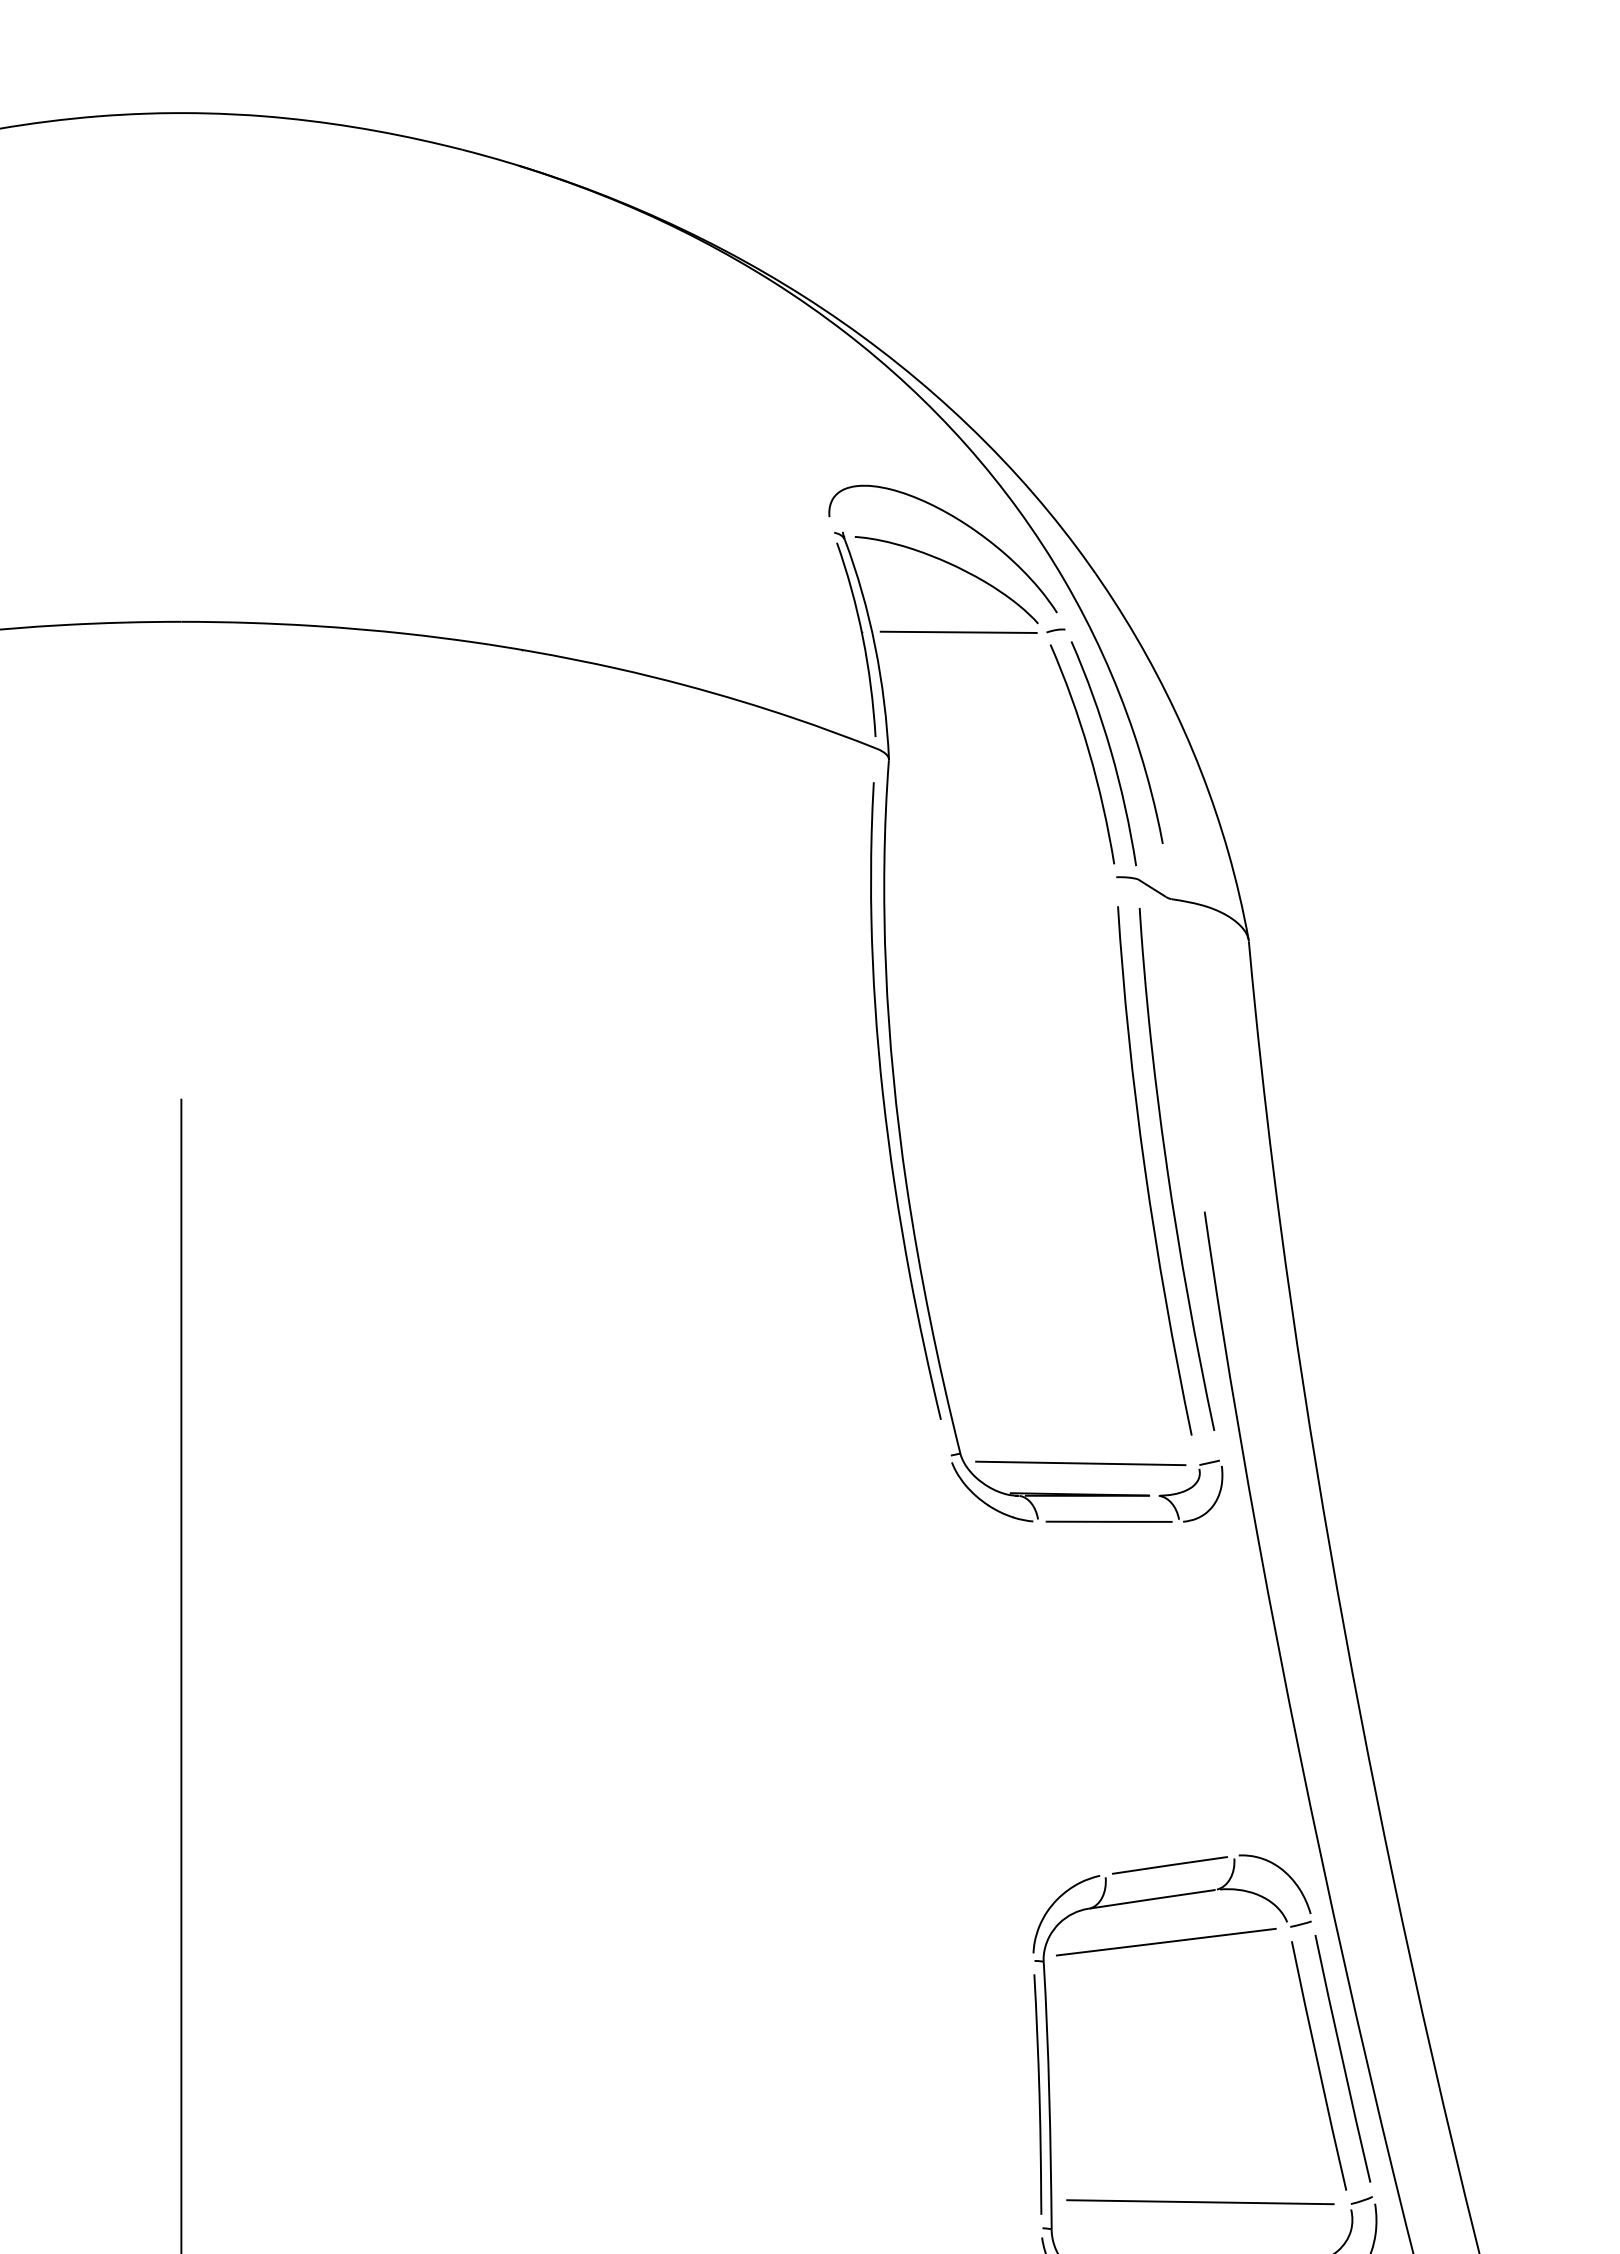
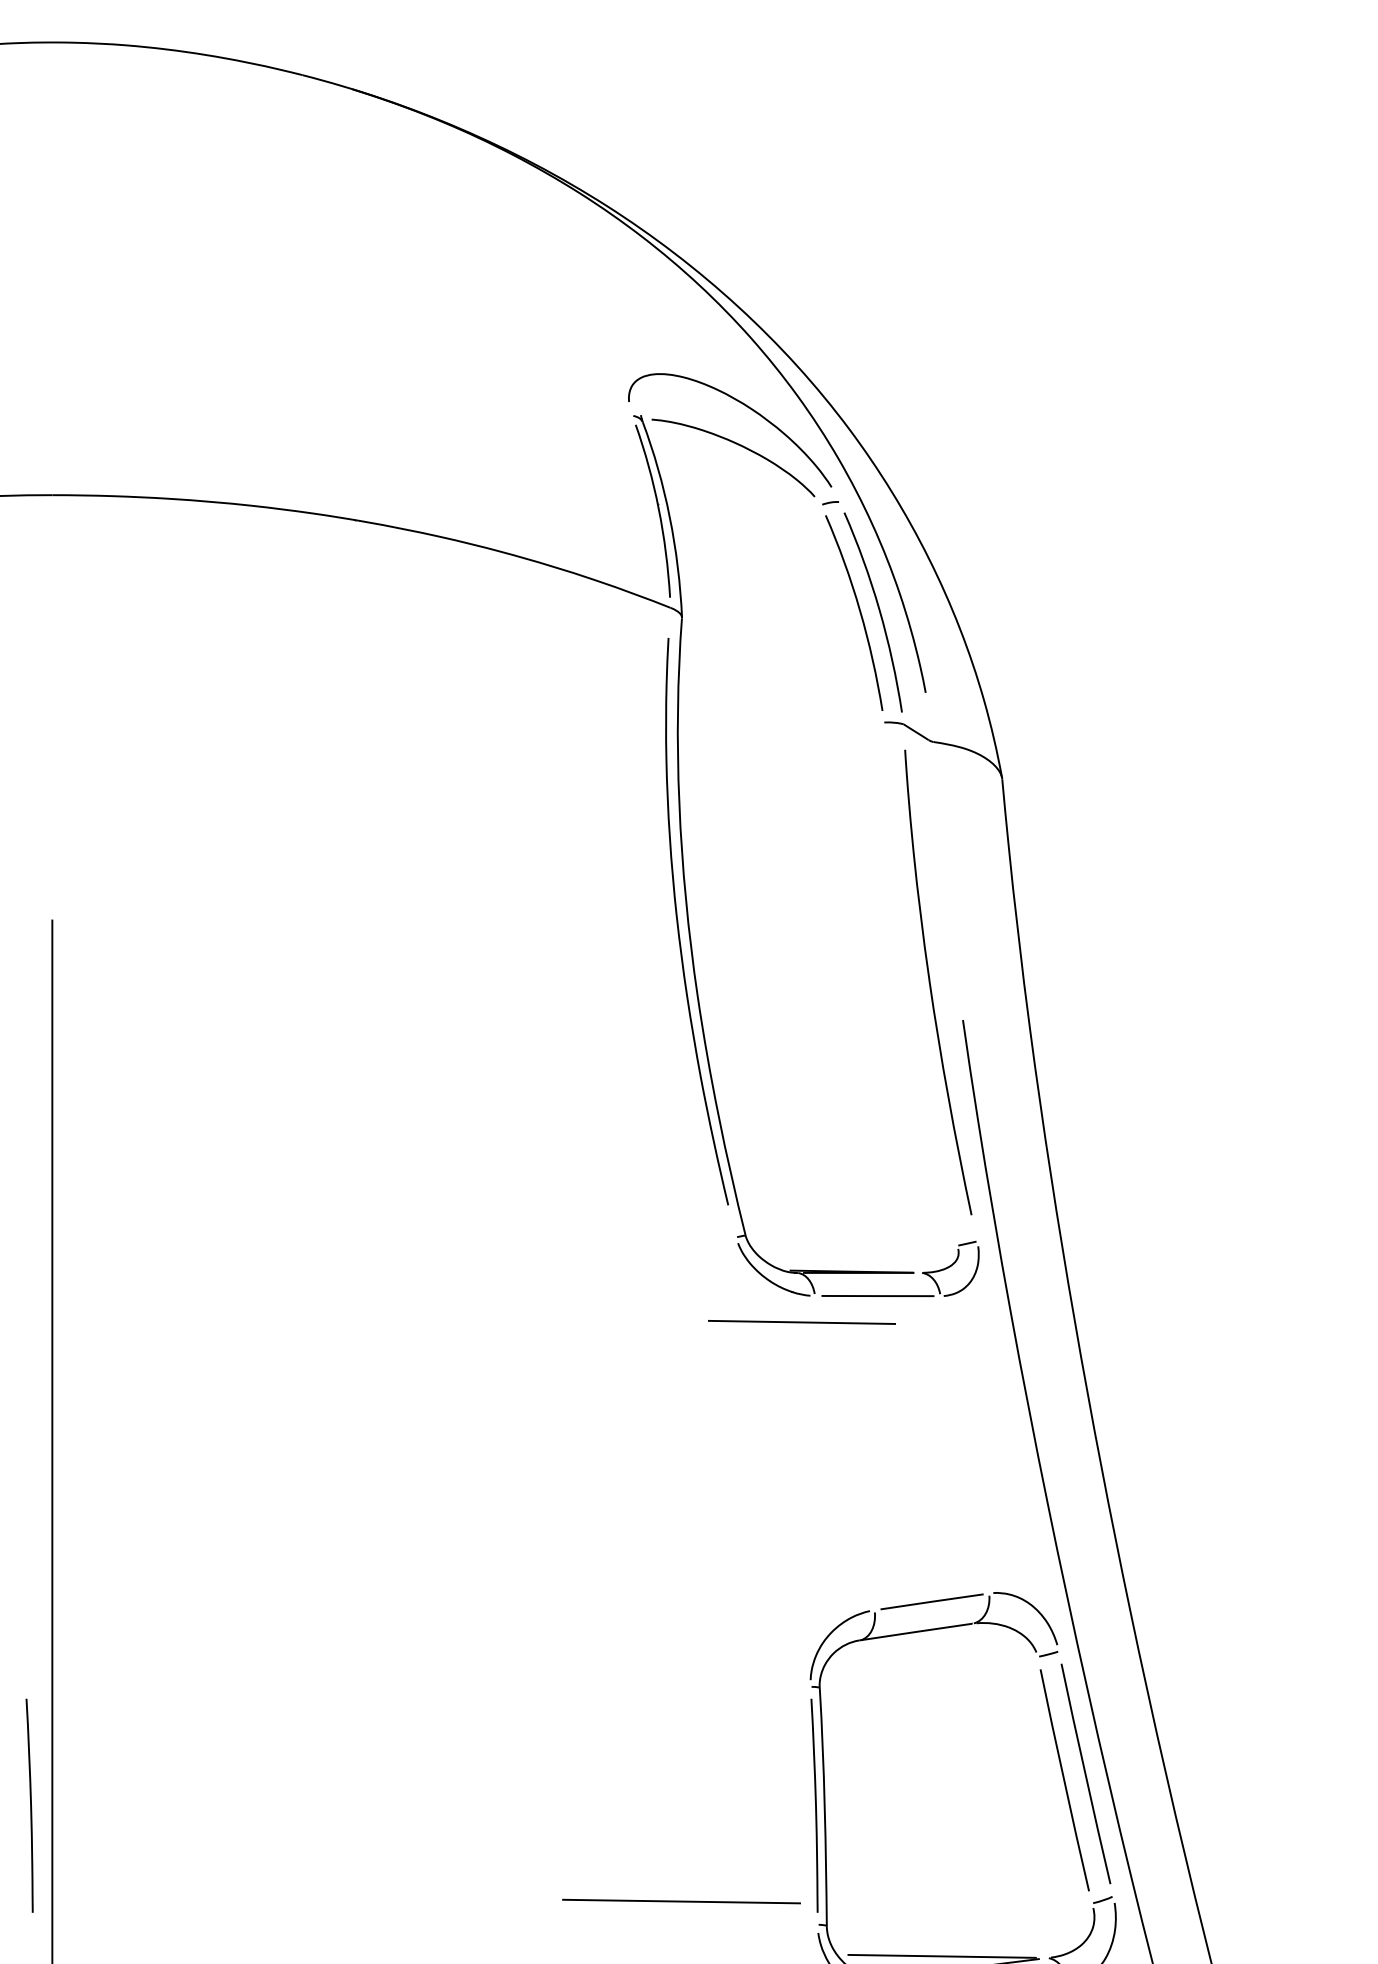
line: (958, 631) -> (743, 503), removed
curve: (1146, 1170) -> (911, 983), removed
line: (1080, 1463) -> (801, 1322), moved
line: (1166, 1942) -> (929, 1670), removed
curve: (156, 2094) -> (30, 1805), added
line: (1200, 2202) -> (681, 1901), moved

